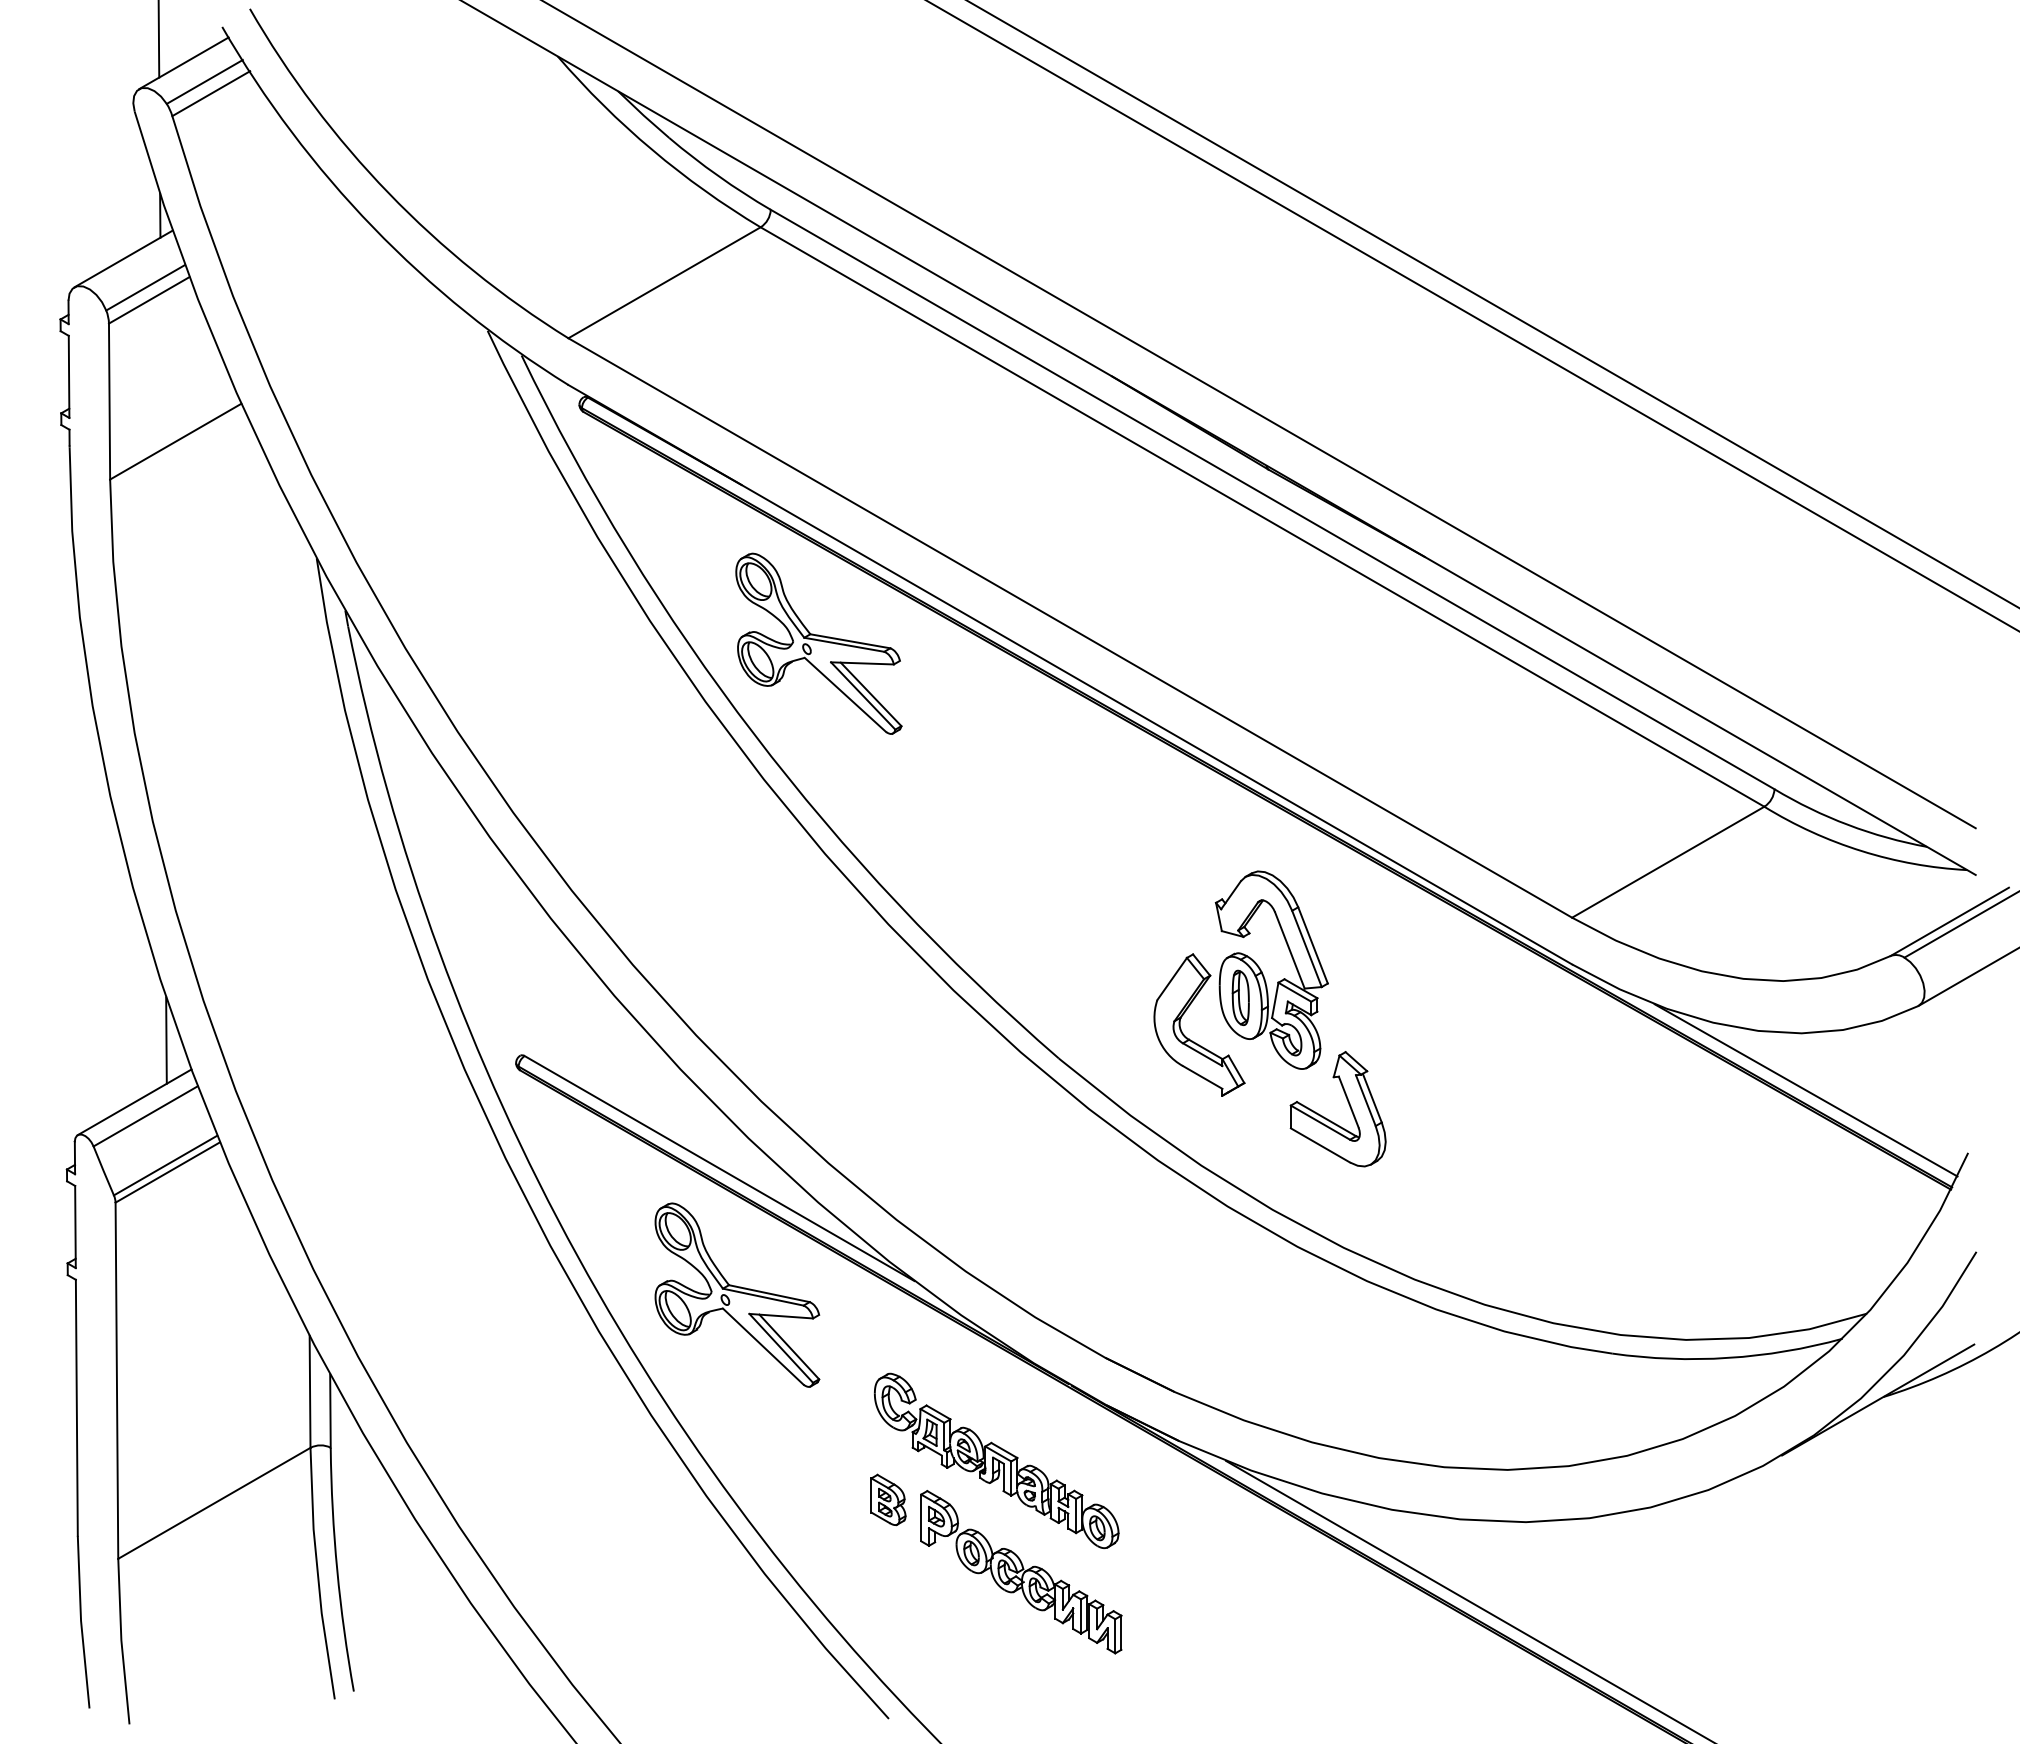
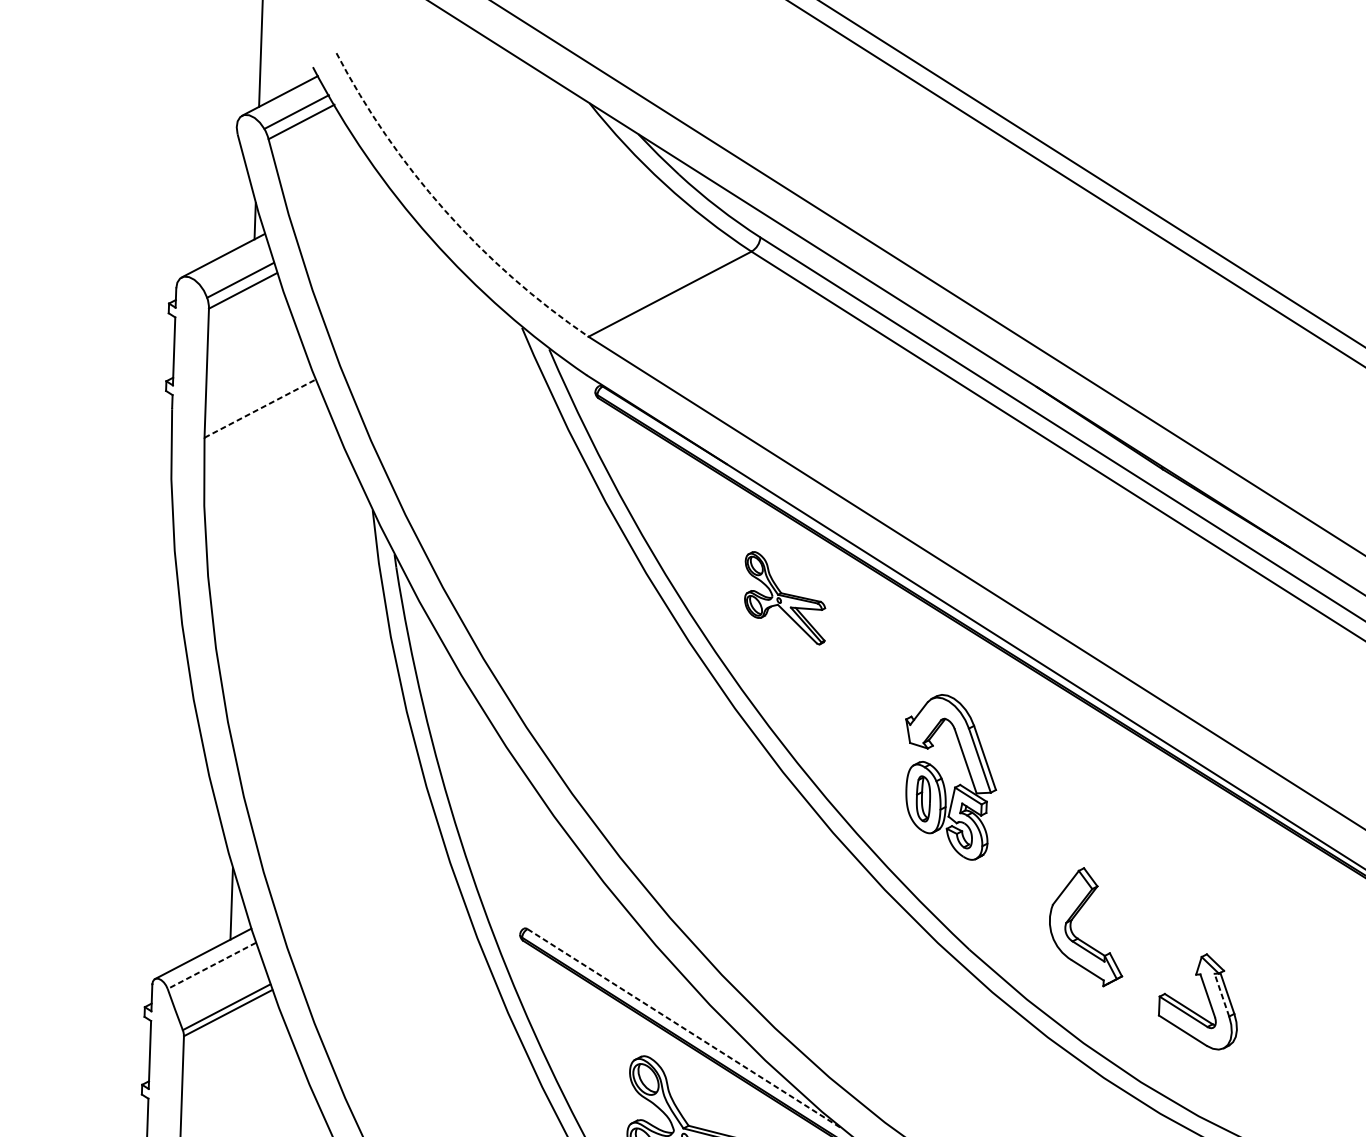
arc: (388, 193) -> (444, 210), solid -> dashed
line: (175, 441) -> (259, 408), solid -> dashed
part: (818, 643) -> (784, 597), size x0.6
part: (1263, 973) -> (943, 779), moved
line: (1365, 1100) -> (1221, 995), solid -> dashed
line: (145, 1116) -> (211, 965), solid -> dashed
line: (719, 1168) -> (684, 1028), solid -> dashed

